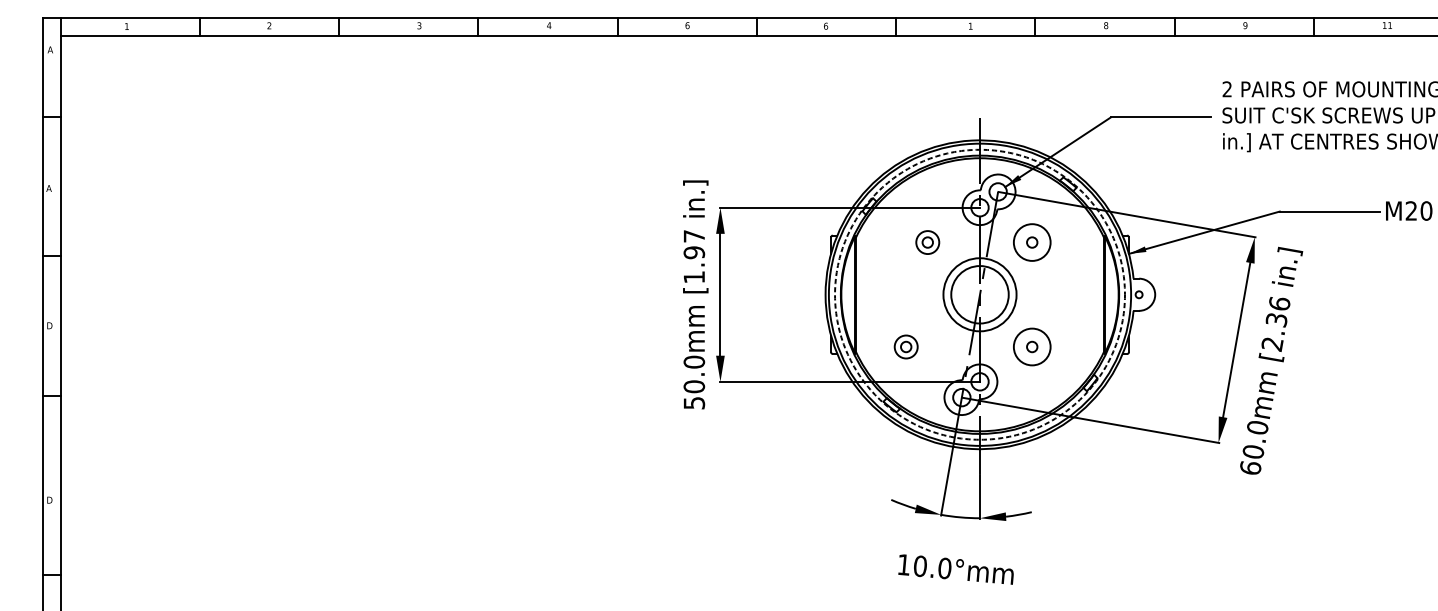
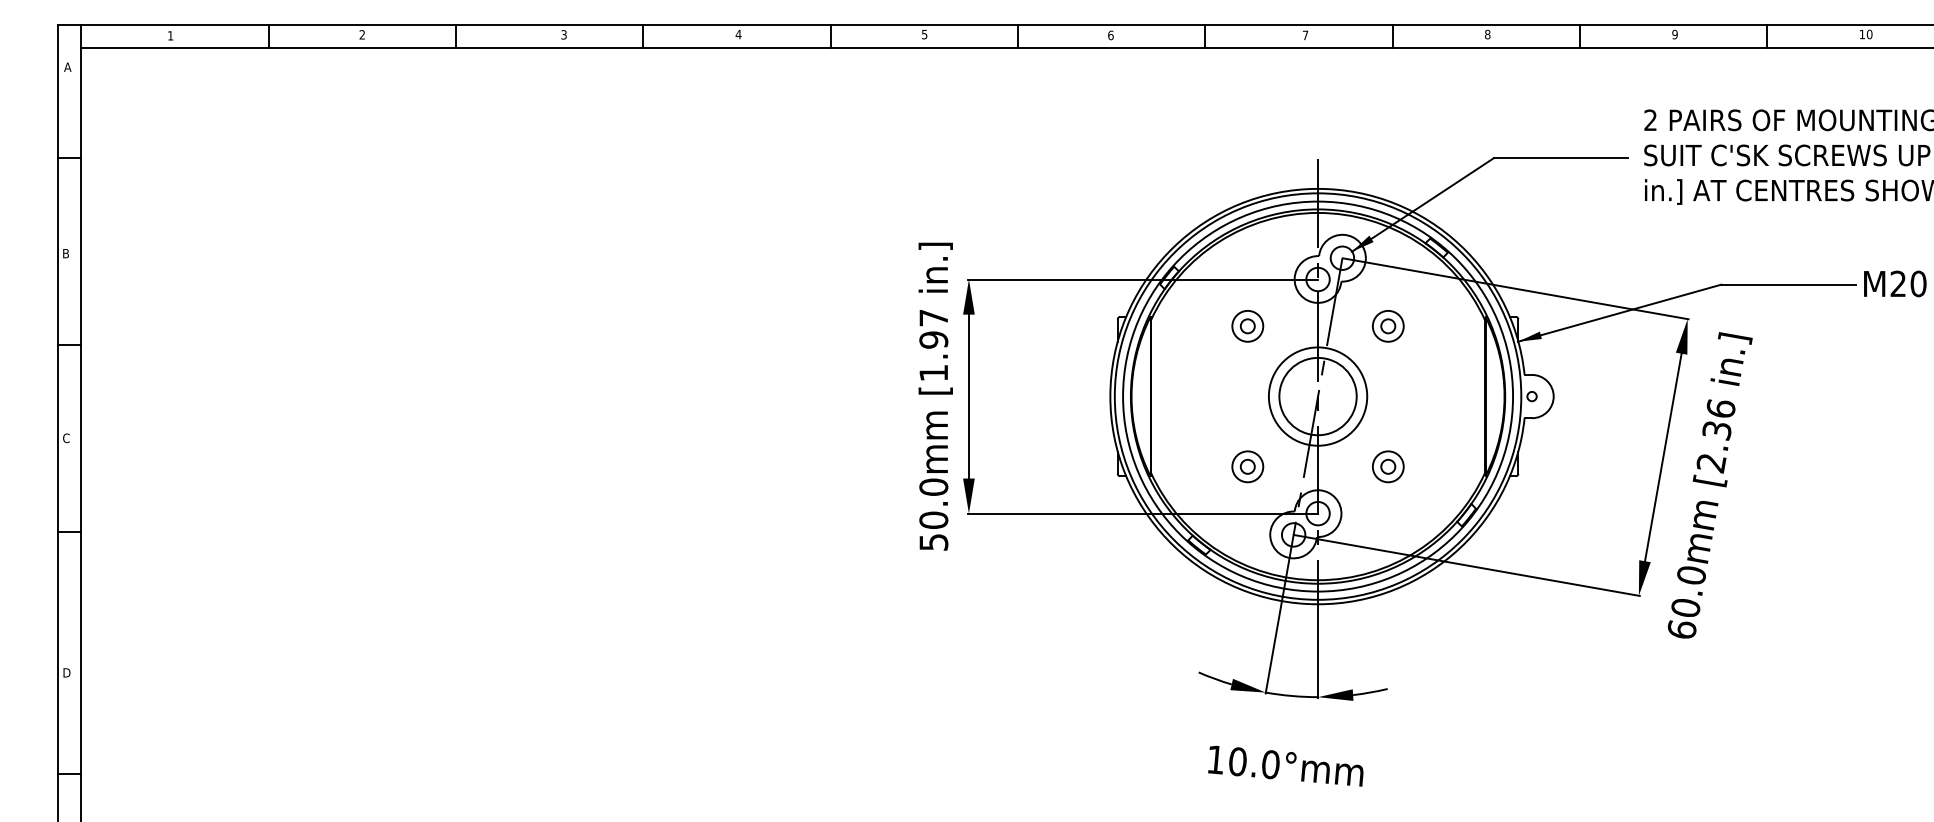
text: (687, 25) -> (924, 34), 6 -> 5
text: (1390, 25) -> (1869, 34), 11 -> 10
text: (970, 26) -> (1305, 35), 1 -> 7
text: (48, 188) -> (65, 253), A -> B
circle: (1031, 241) -> (1387, 325), size x0.62
circle: (980, 294) -> (1318, 396), dashed -> solid
text: (49, 325) -> (66, 438), D -> C
part: (905, 346) -> (1247, 466), moved
circle: (1031, 346) -> (1387, 466), size x0.62

